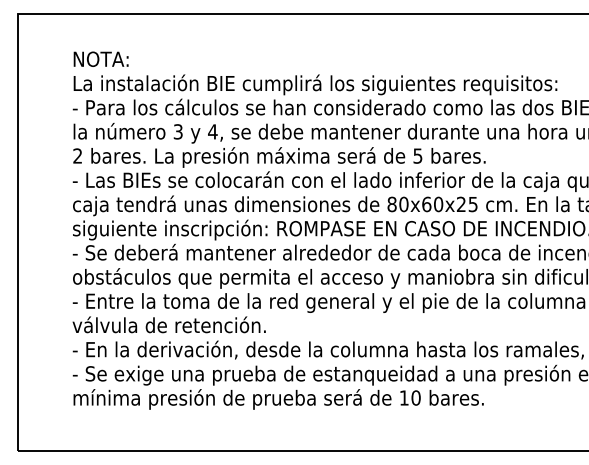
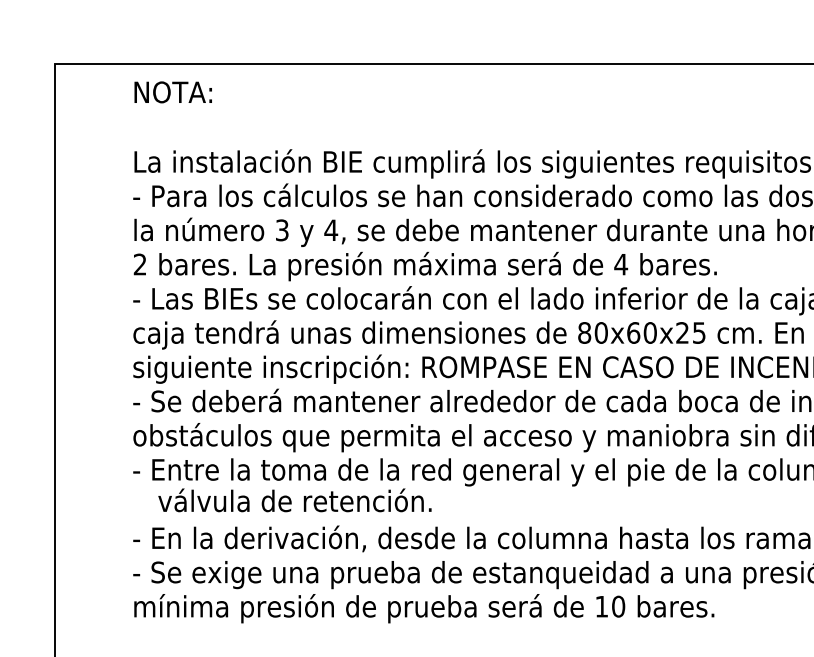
text: (100, 58) -> (172, 91), moved
text: (417, 155) -> (620, 263), 5 -> 4
text: (168, 324) -> (293, 499), moved

